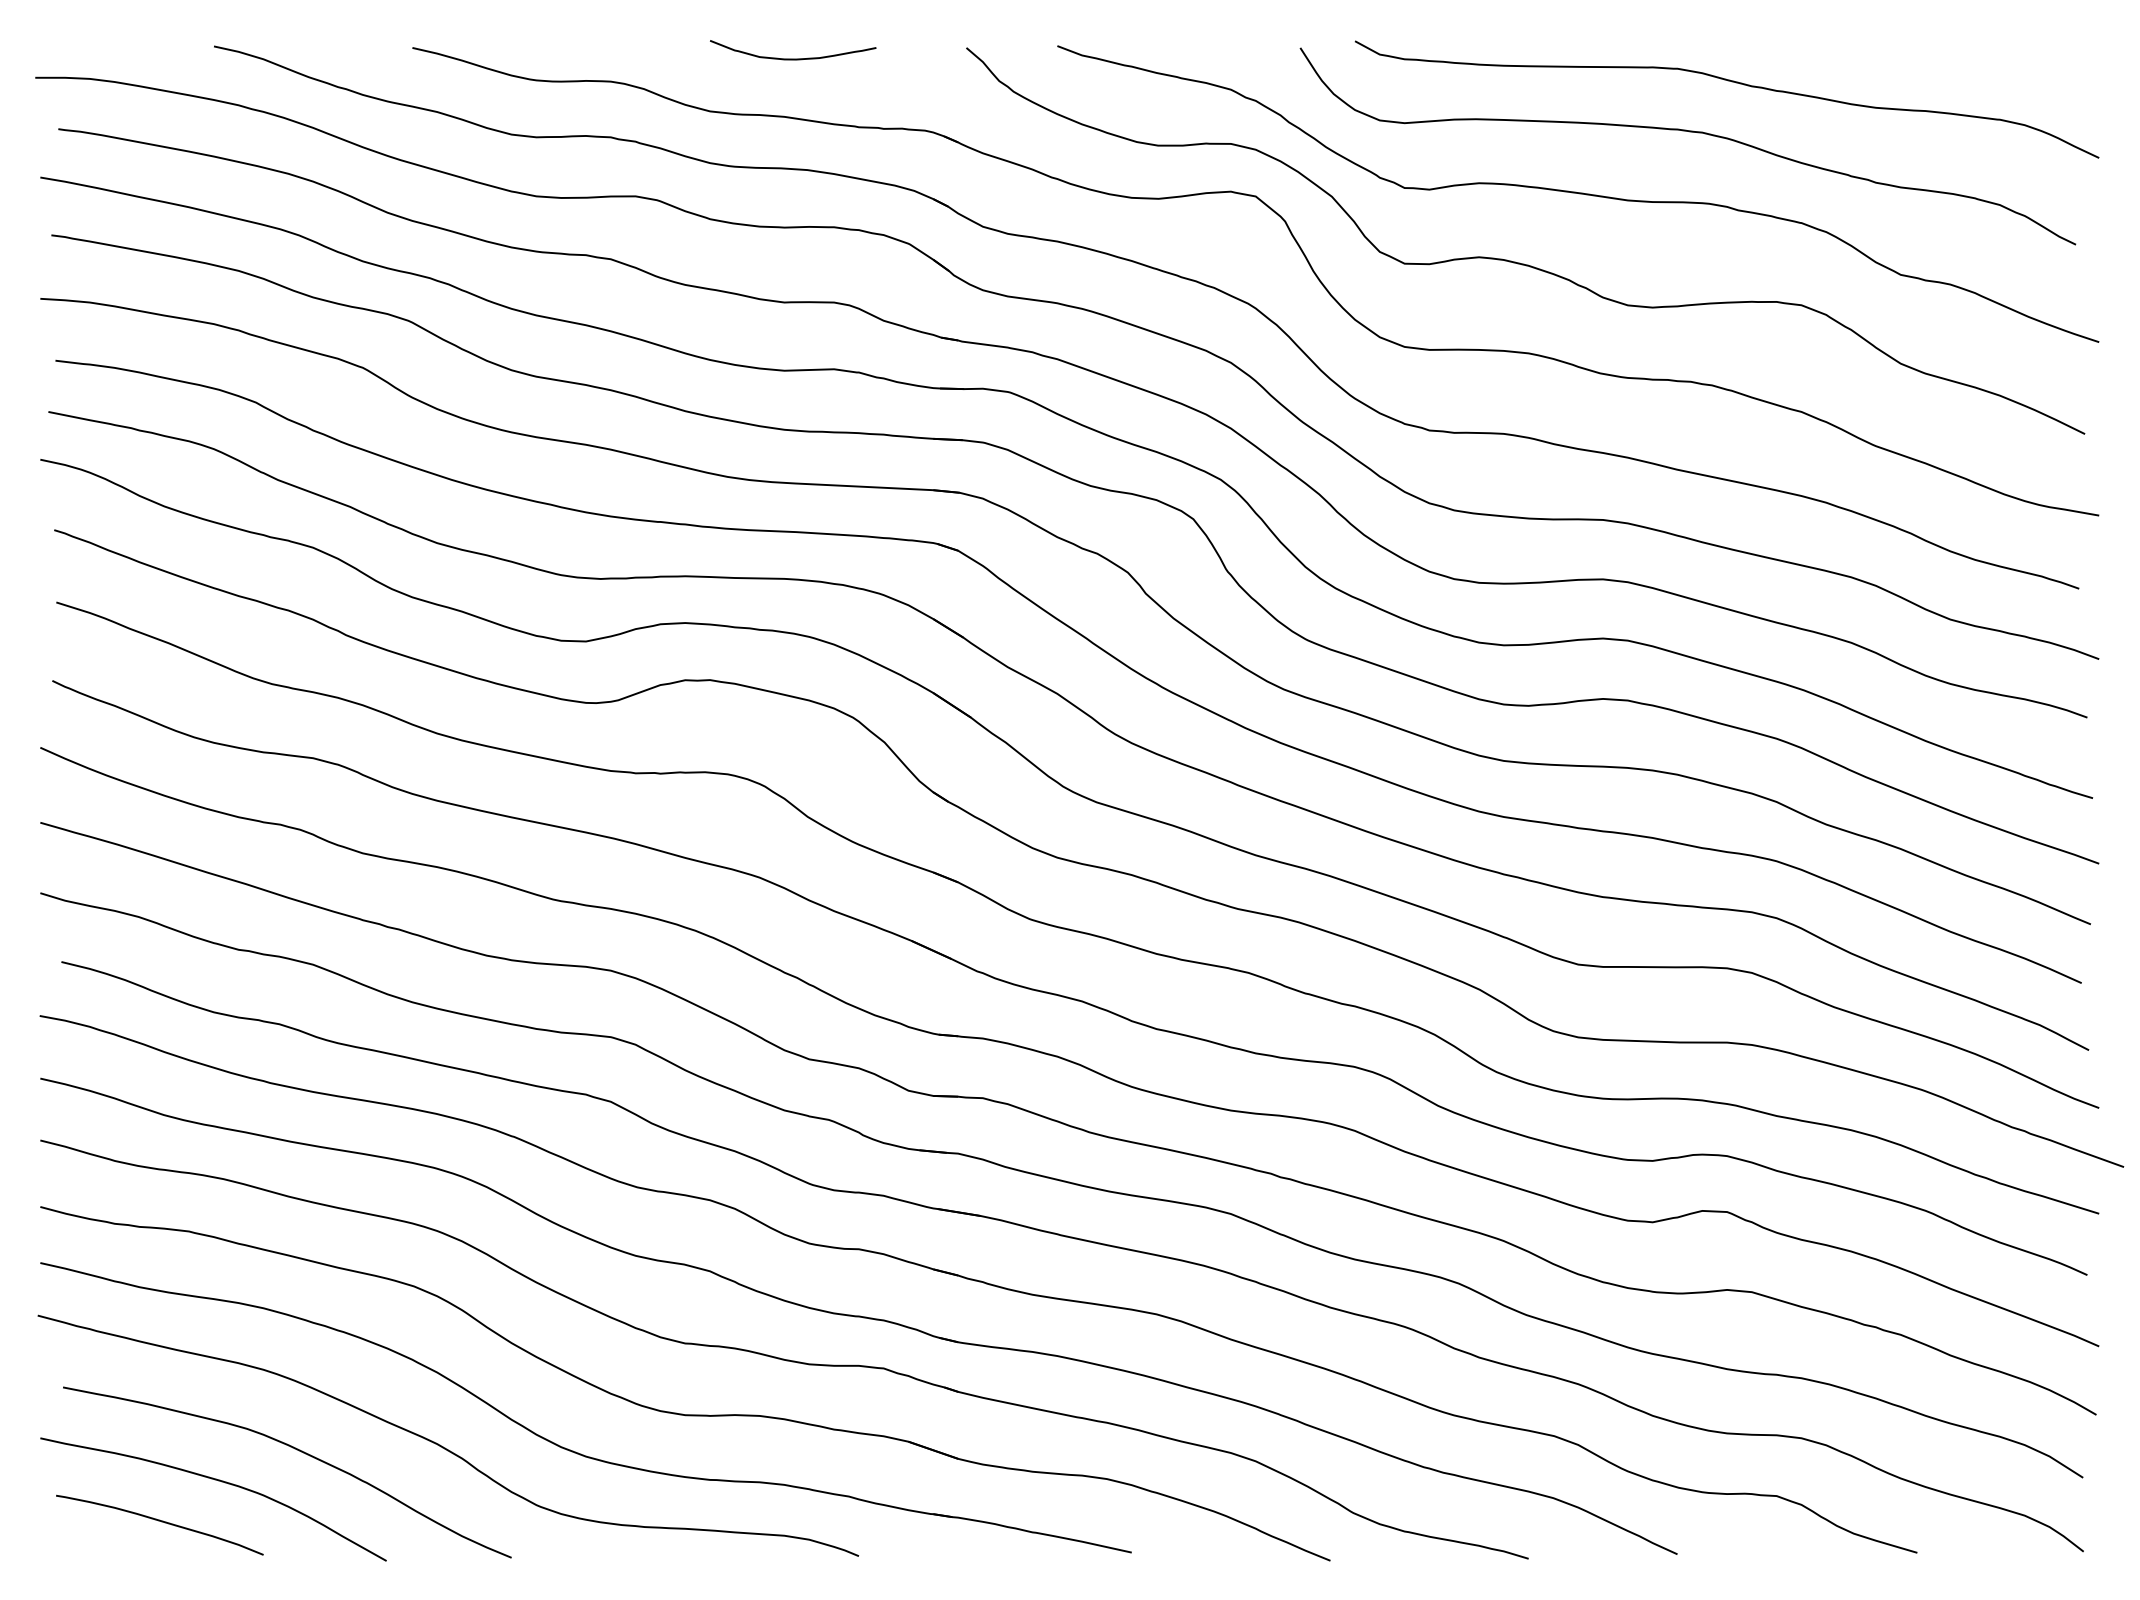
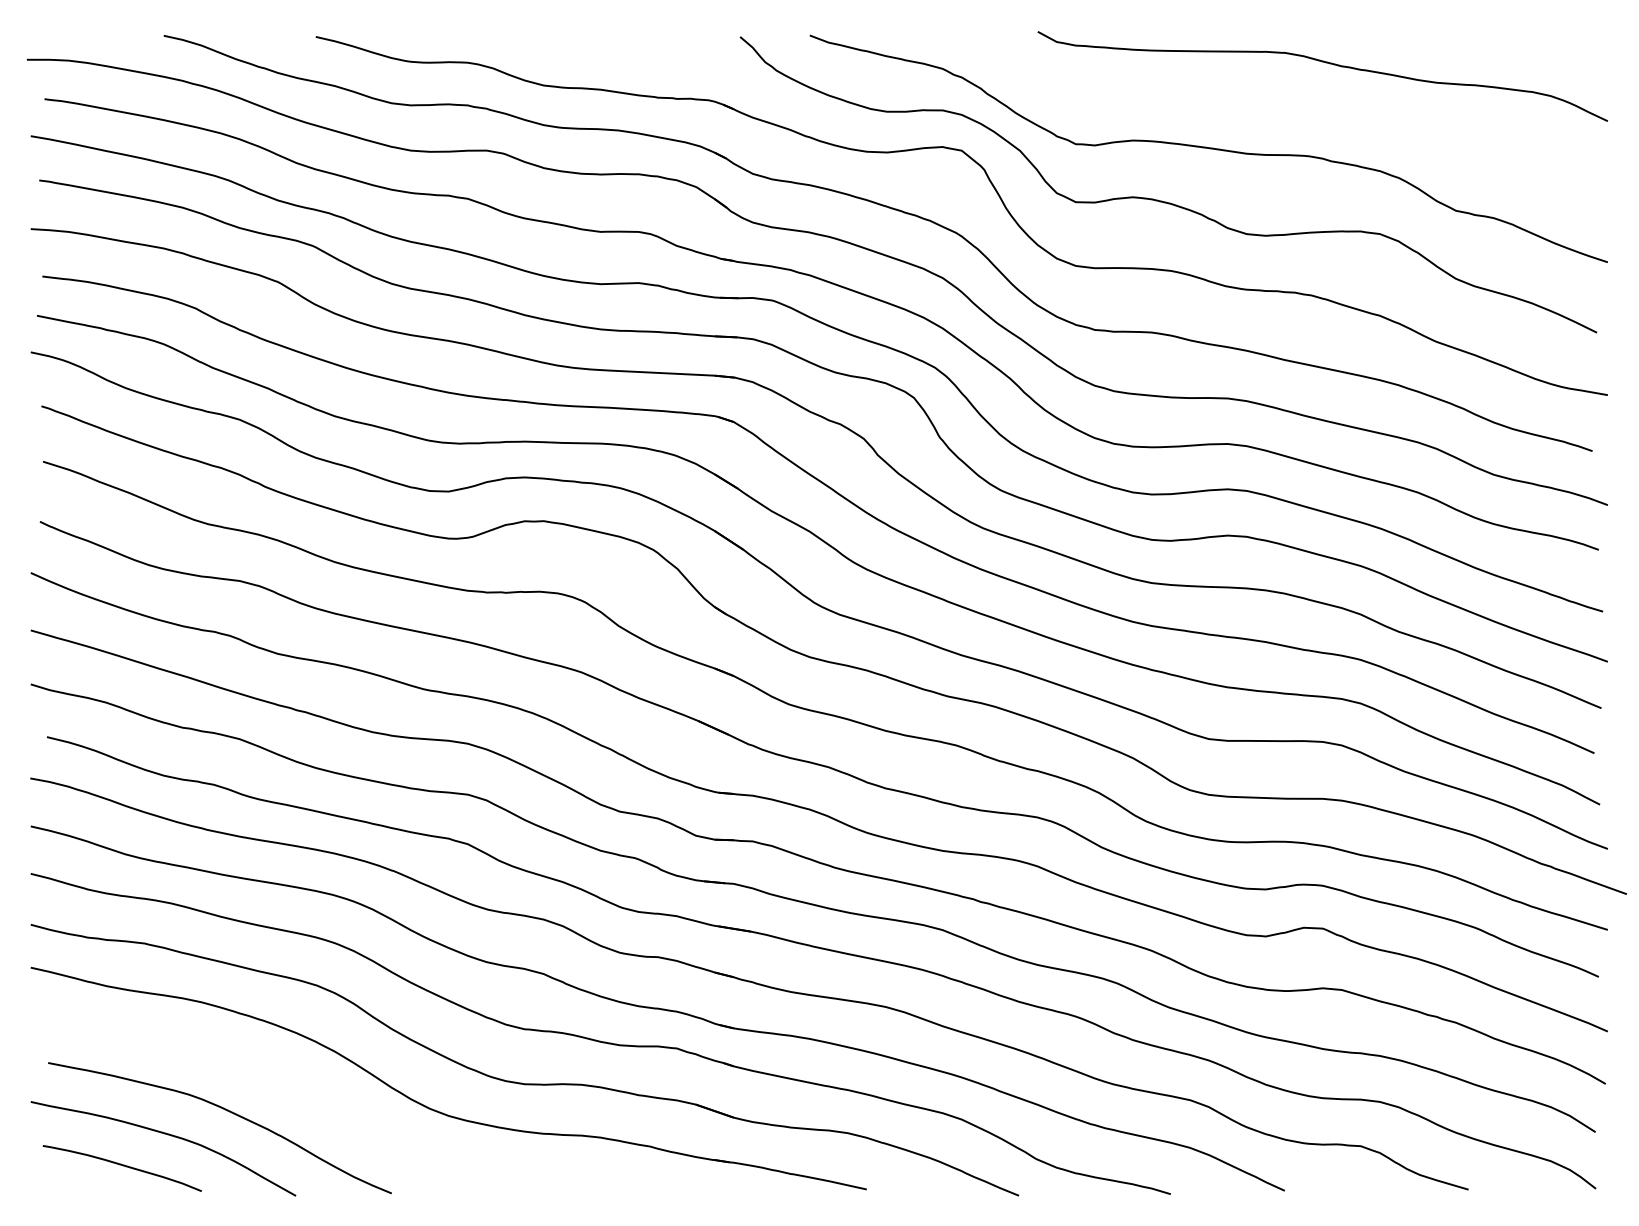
curve: (793, 58) -> (607, 45), removed
curve: (1689, 132) -> (1294, 101), removed
curve: (440, 1444) -> (337, 1106), removed

